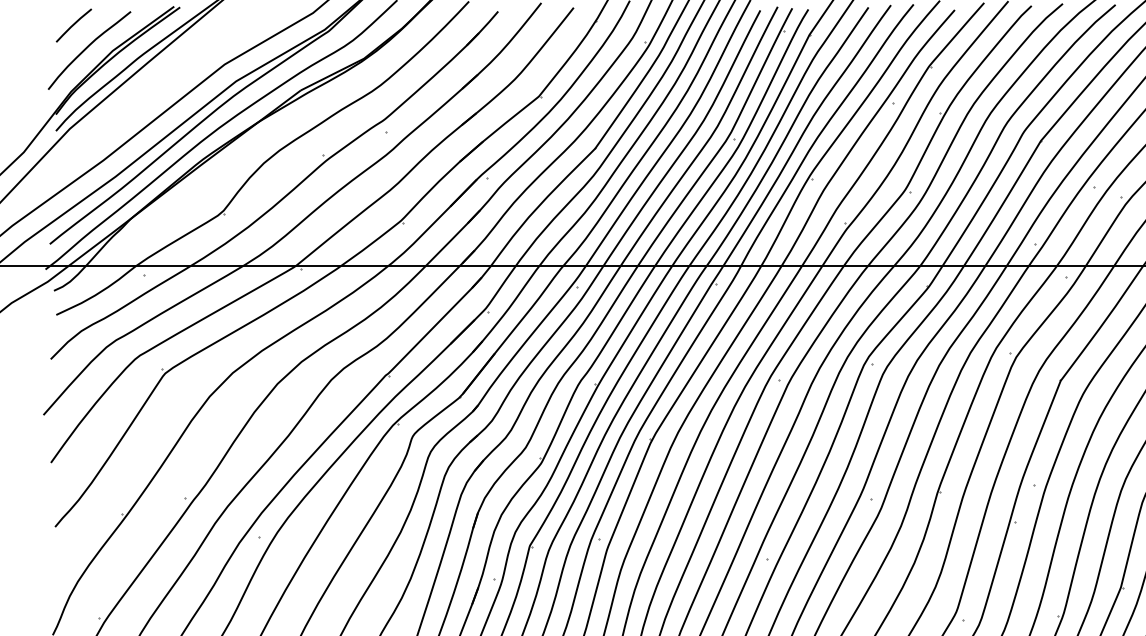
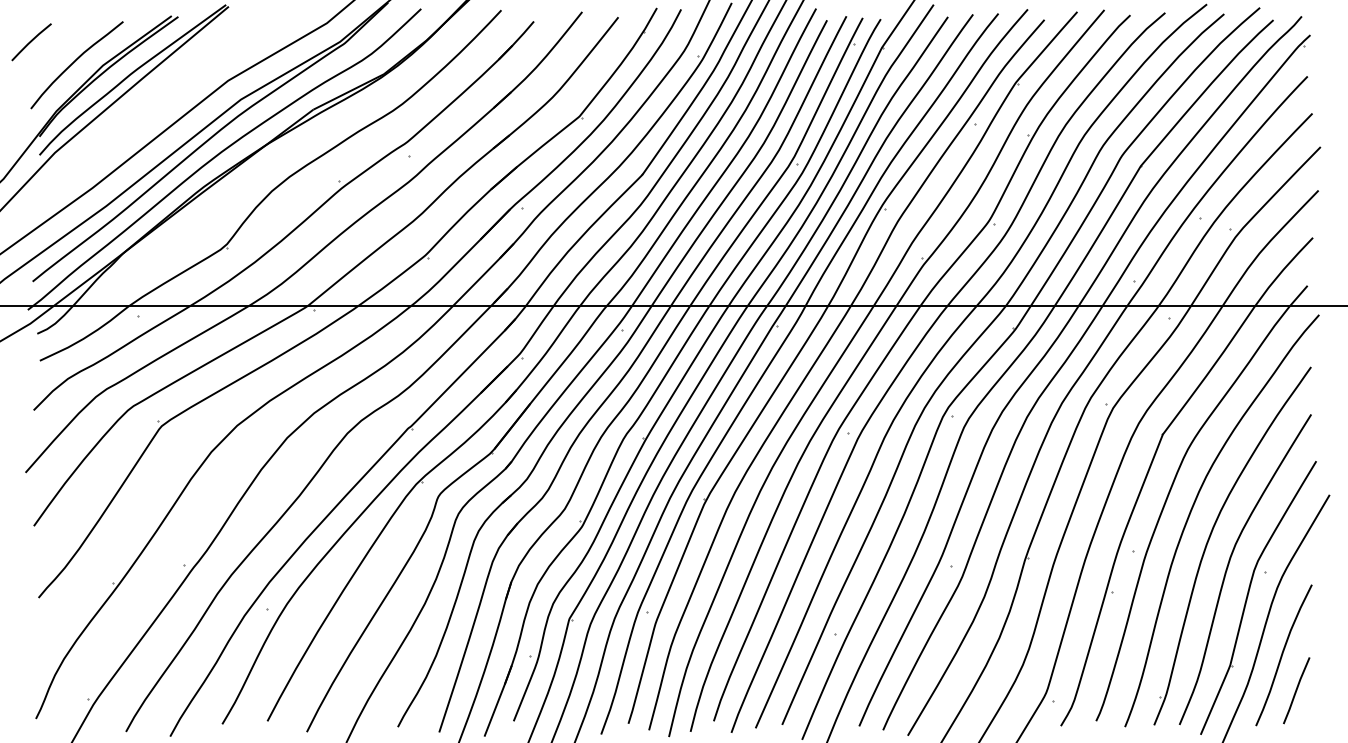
line: (73, 25) -> (31, 42), moved

